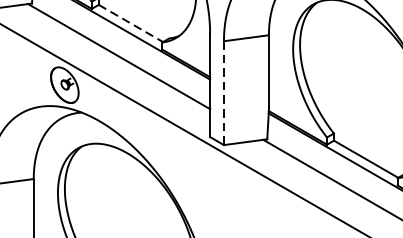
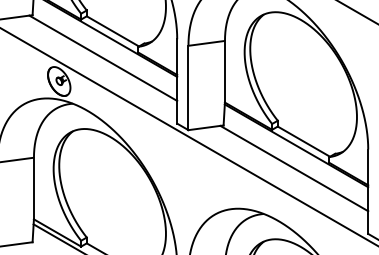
line: (131, 23) -> (113, 31), dashed -> solid
line: (224, 93) -> (188, 88), dashed -> solid

